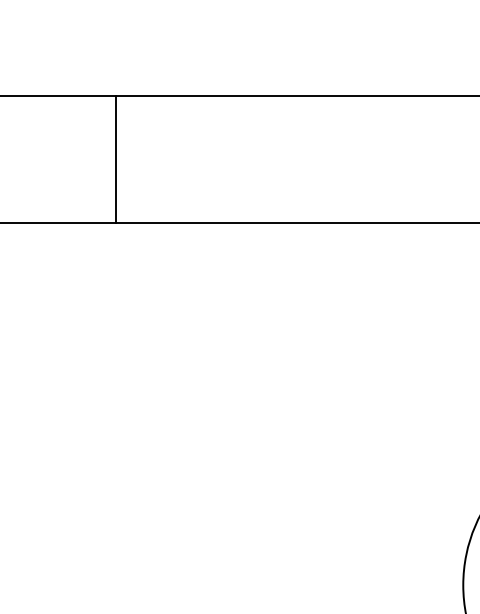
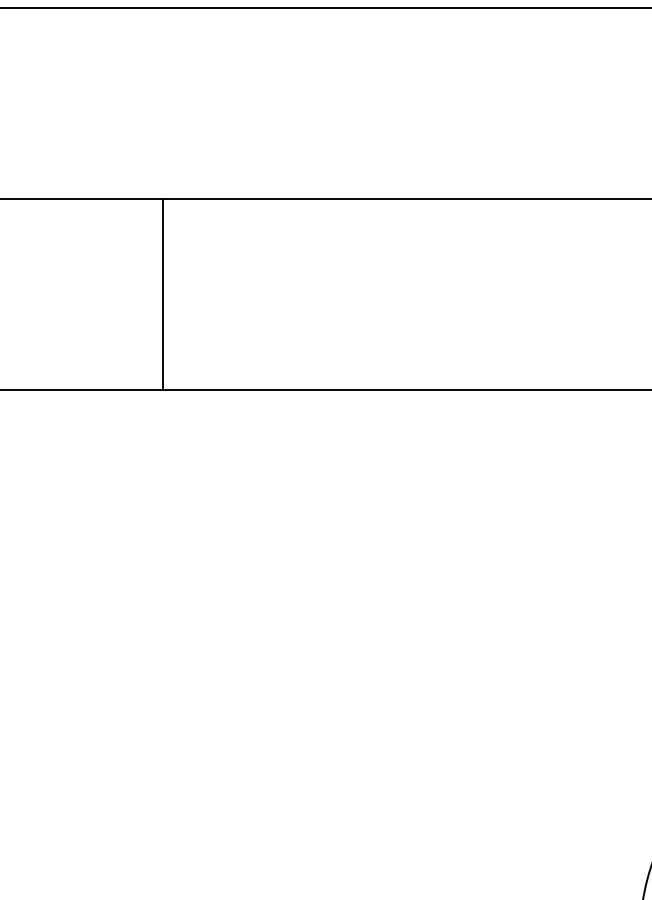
line: (115, 159) -> (163, 294), moved

